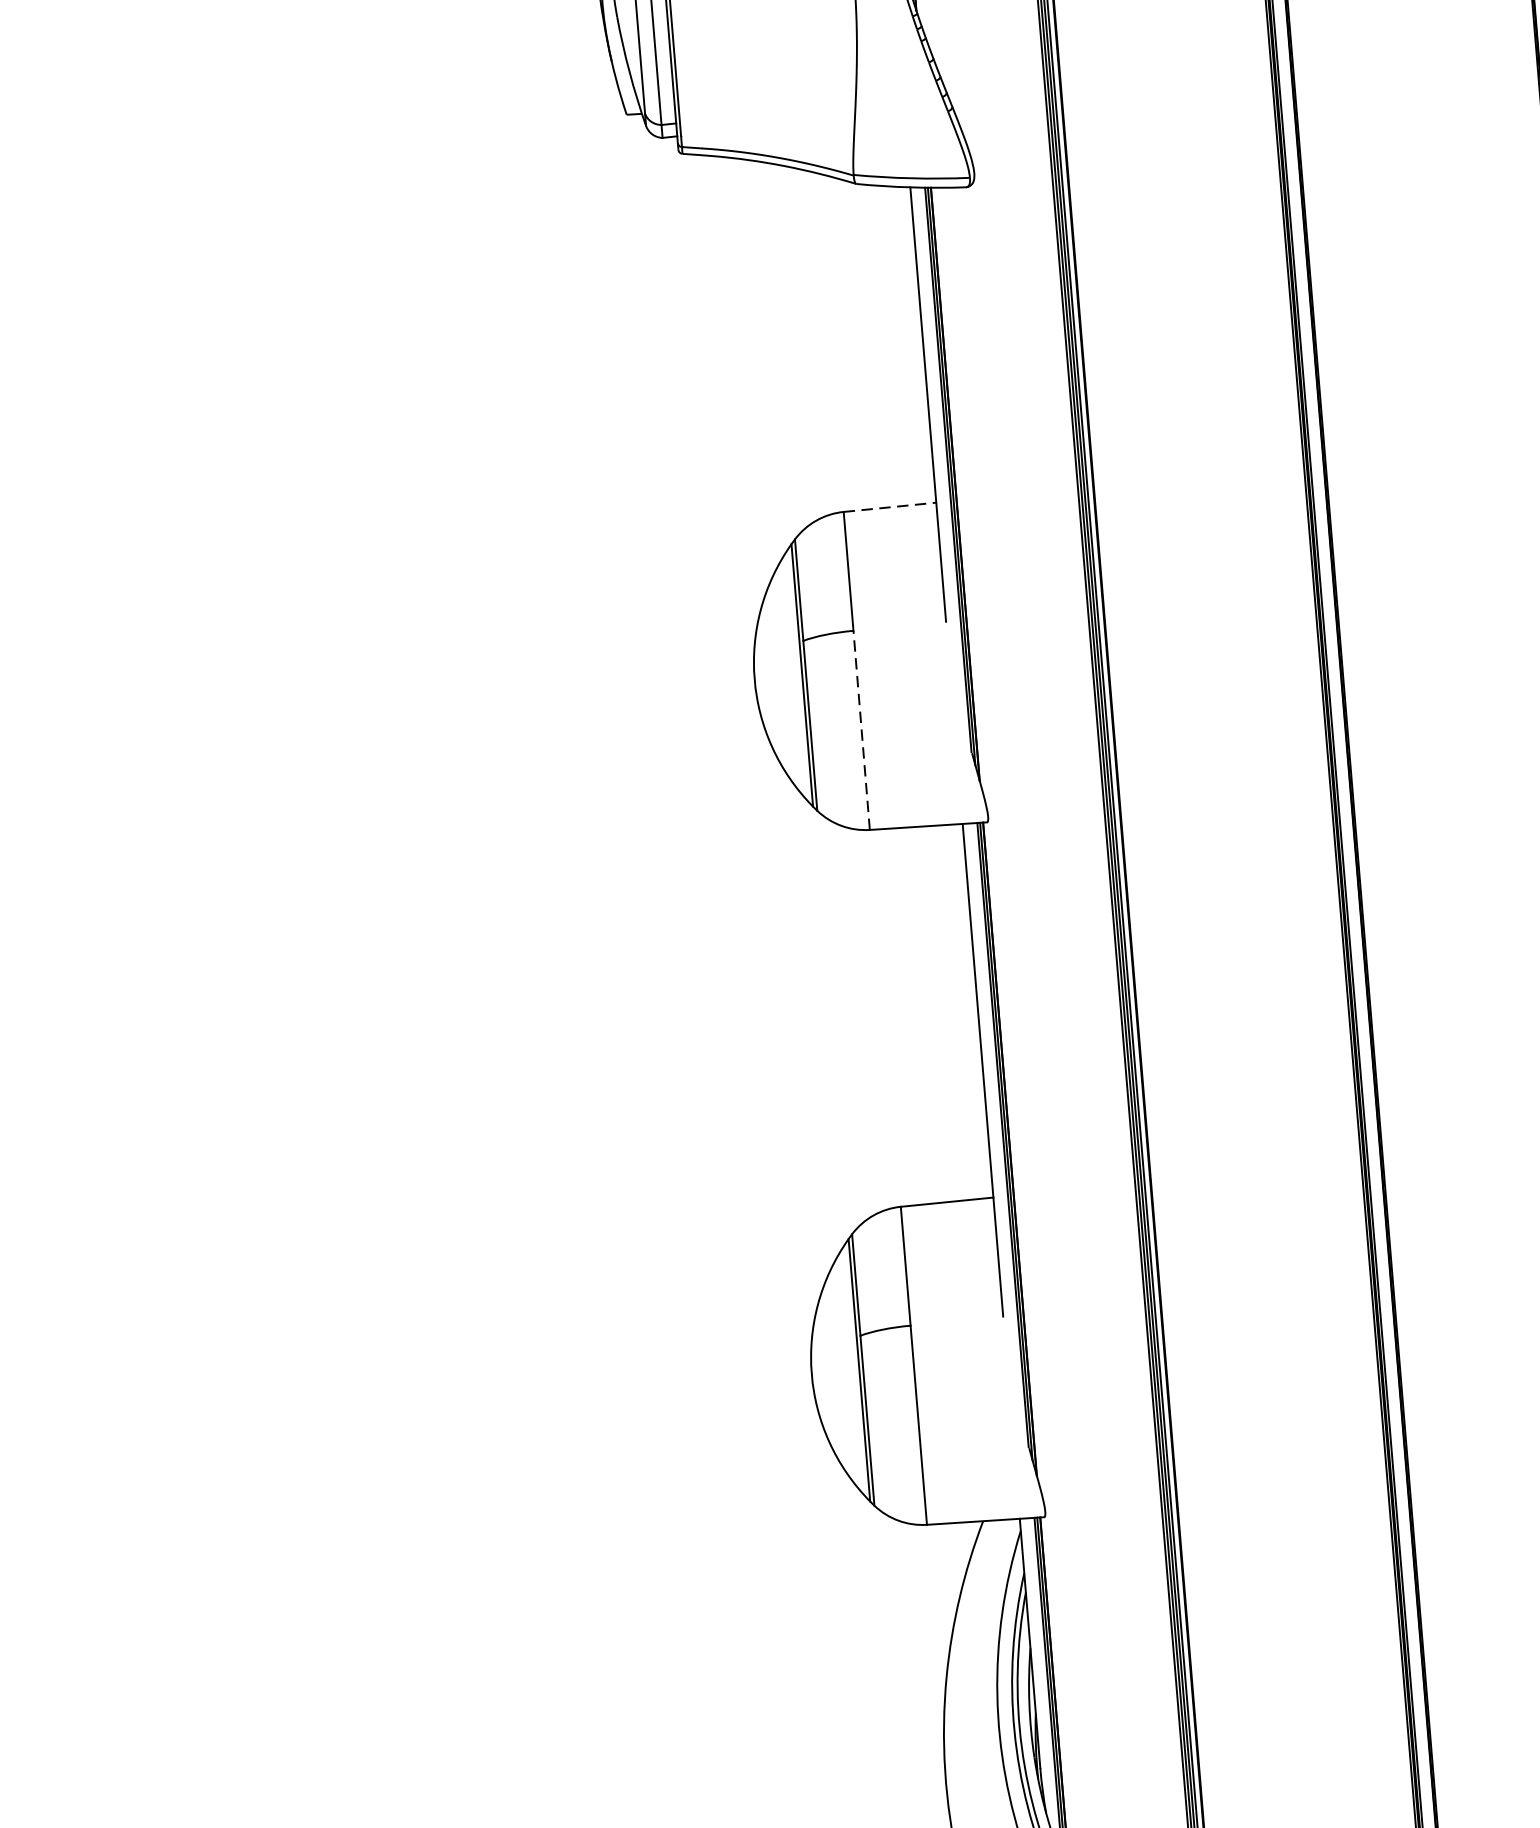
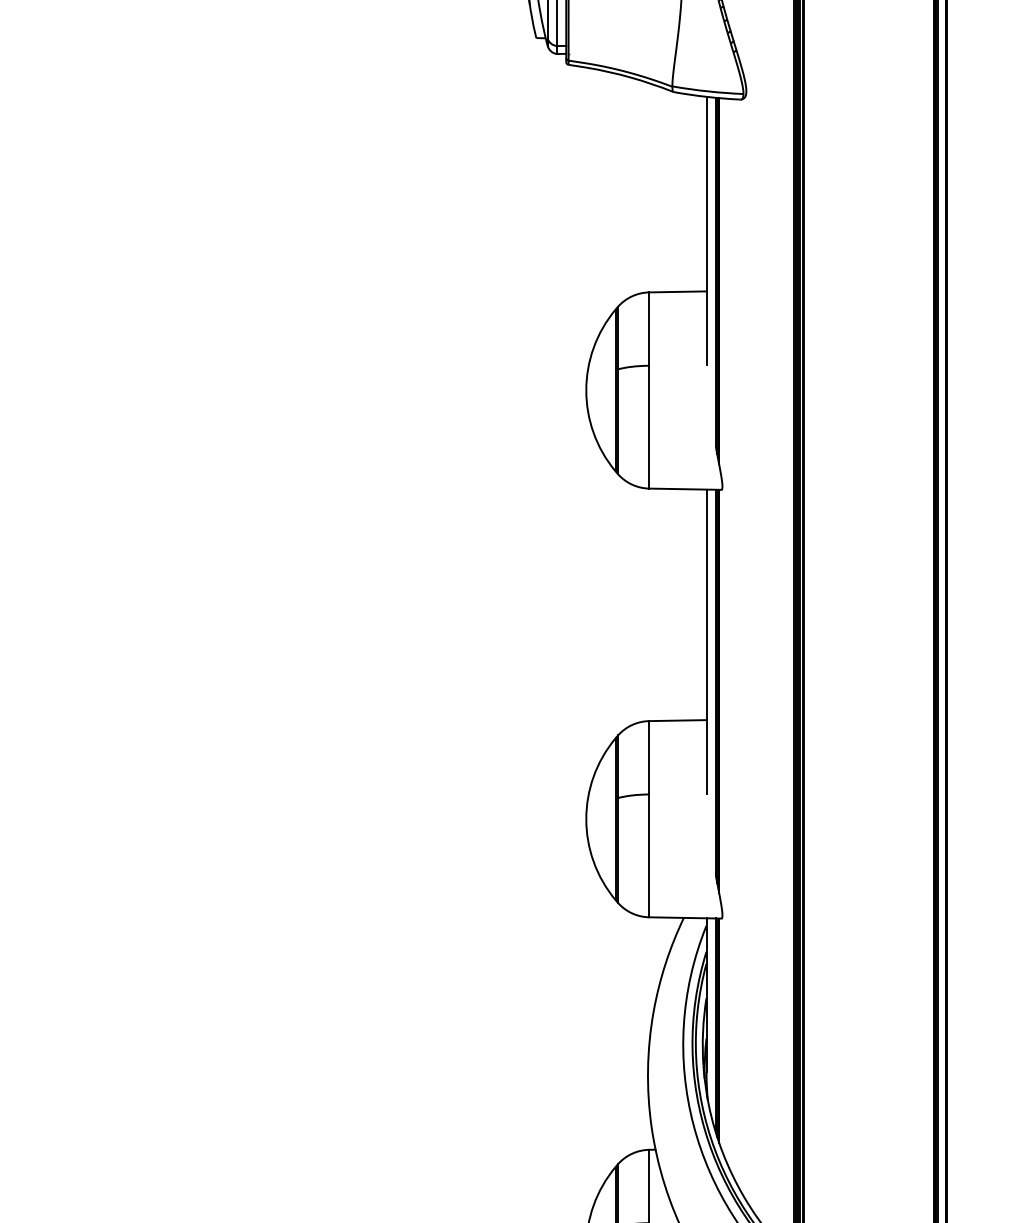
line: (889, 506) -> (677, 291), dashed -> solid
line: (861, 729) -> (649, 426), dashed -> solid

